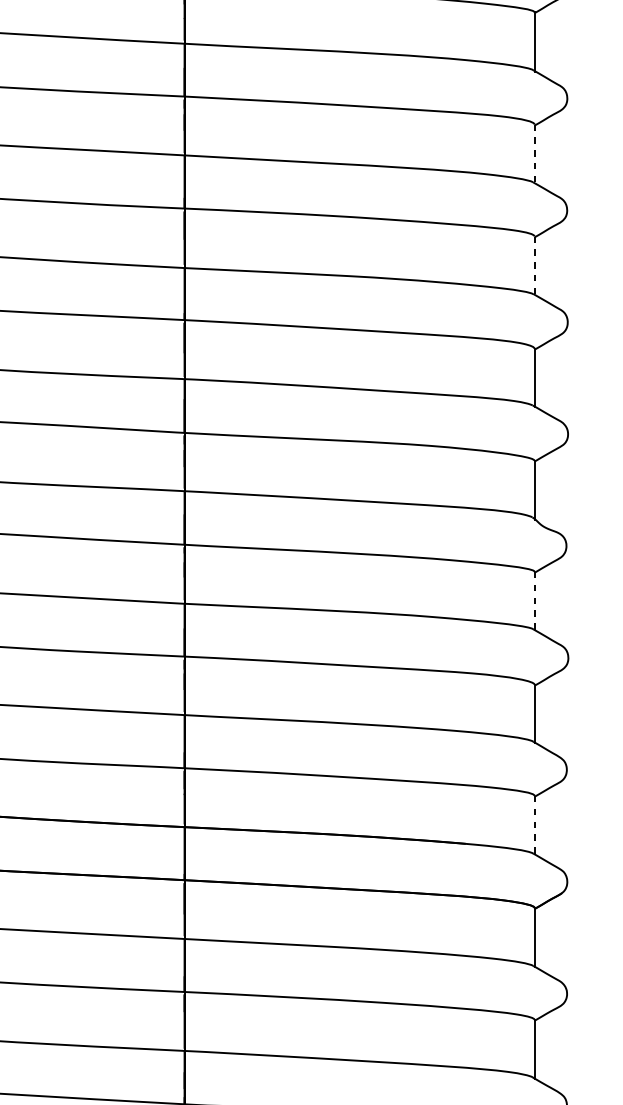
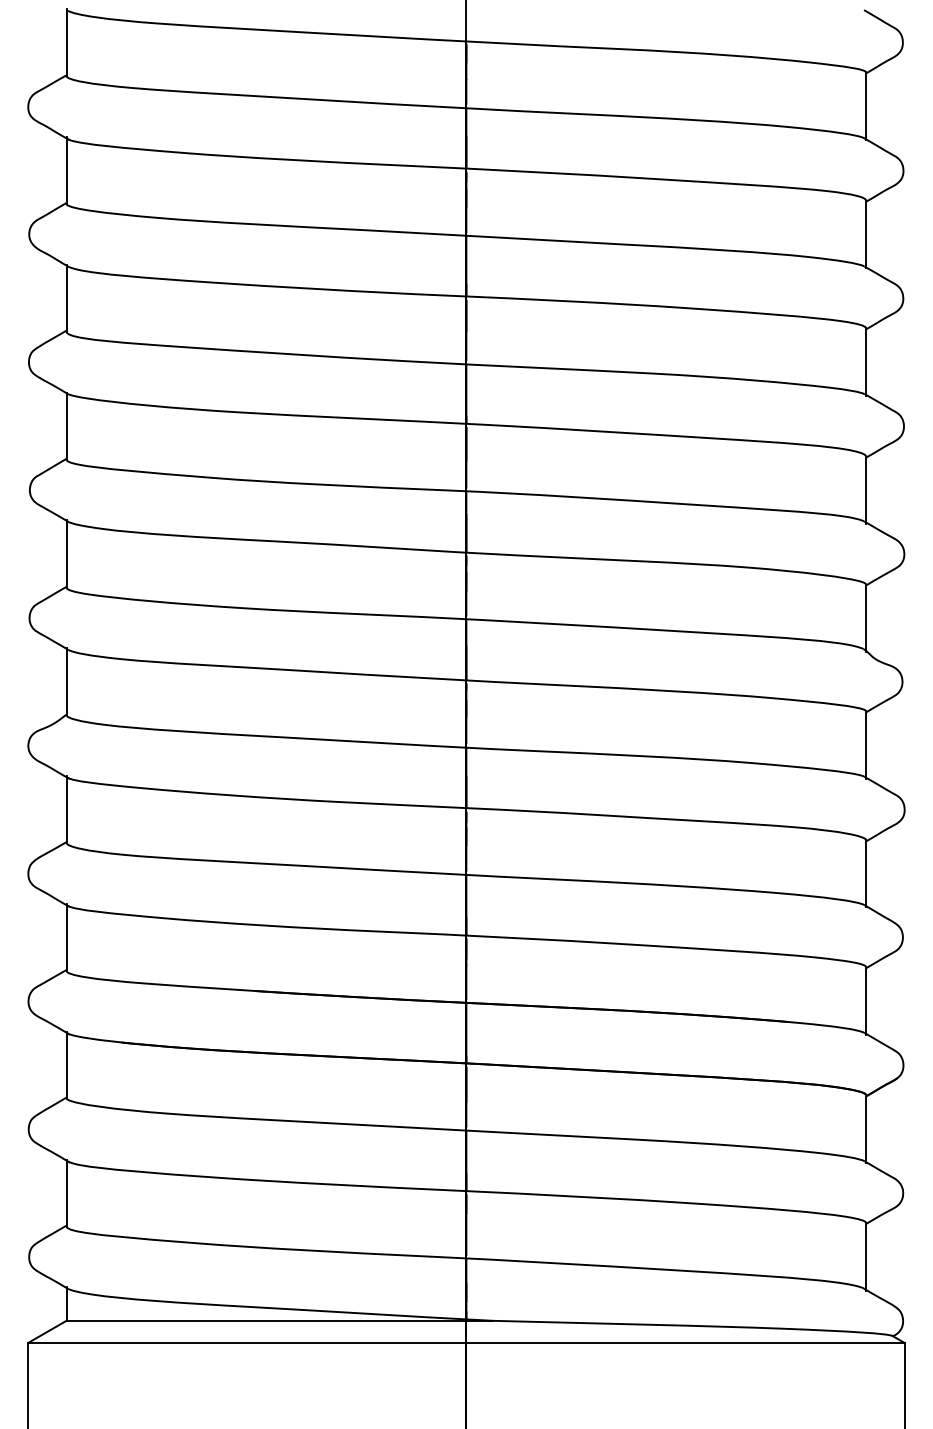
line: (534, 154) -> (866, 234), dashed -> solid
line: (534, 266) -> (866, 362), dashed -> solid
line: (534, 601) -> (866, 745), dashed -> solid
line: (534, 825) -> (866, 1001), dashed -> solid

